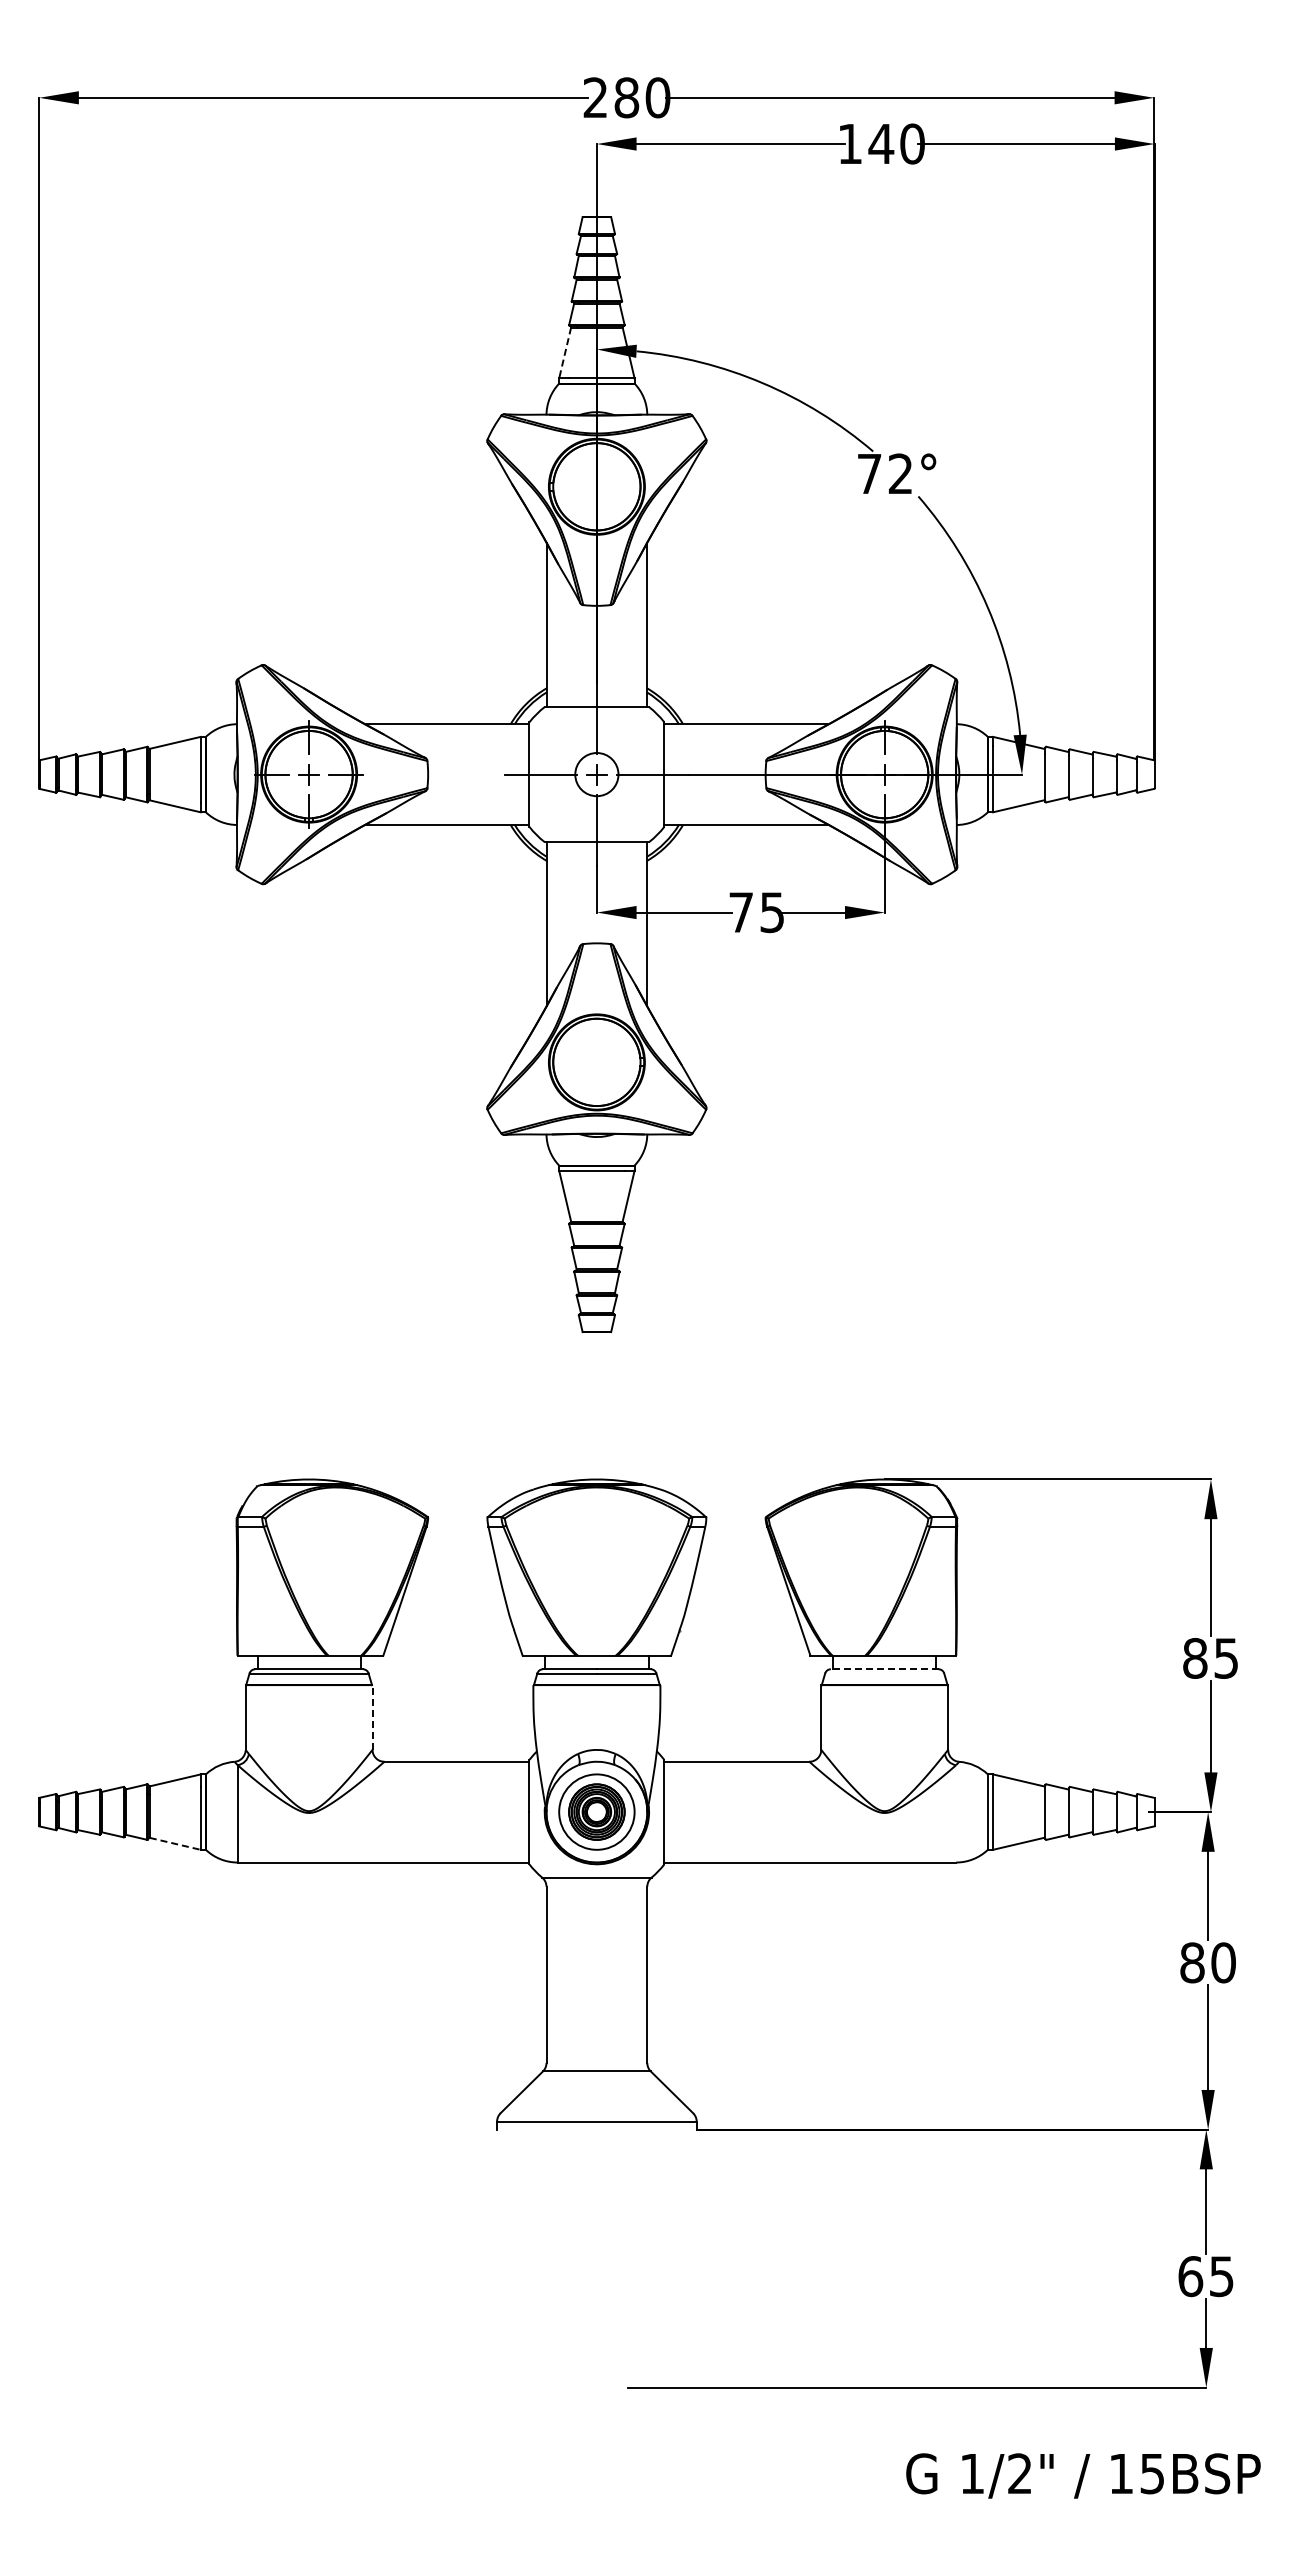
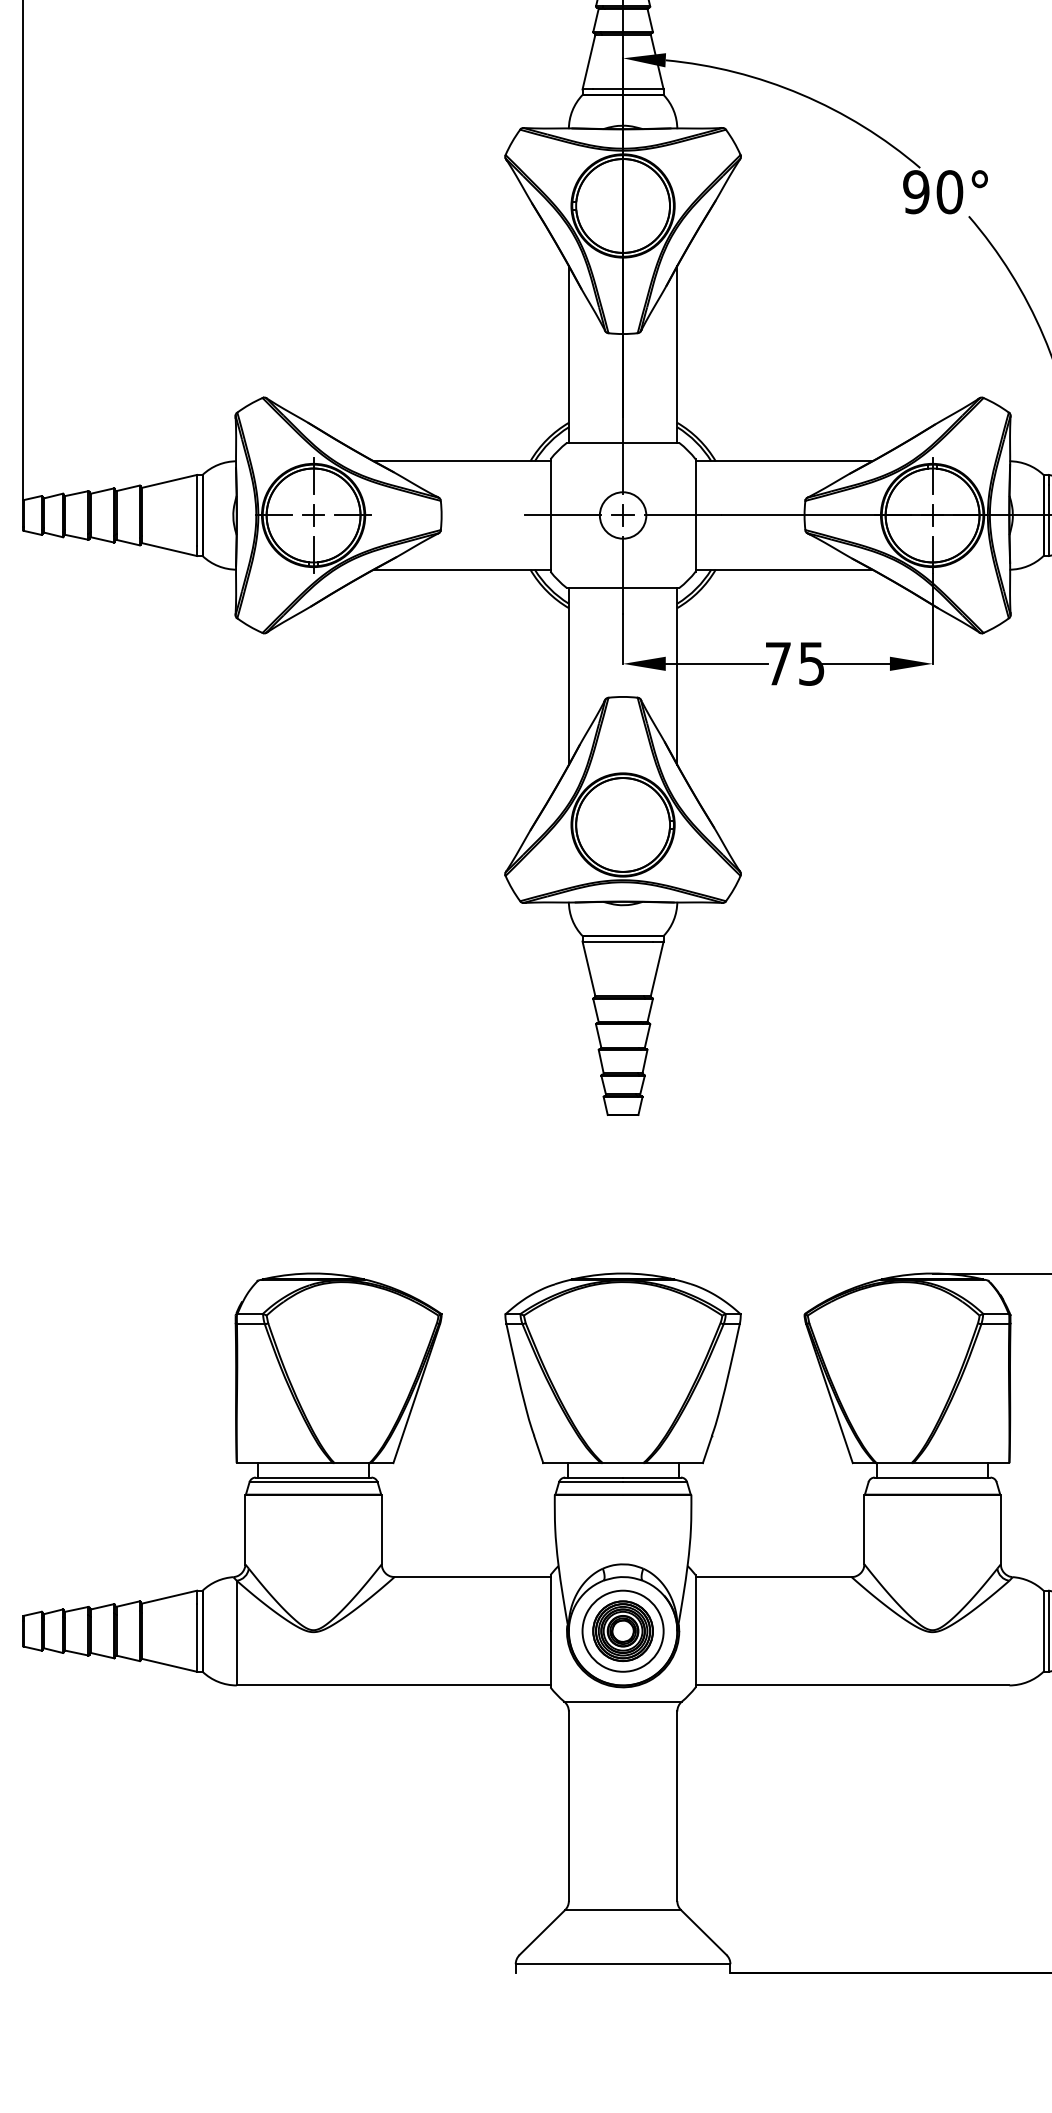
line: (565, 353) -> (589, 62), dashed -> solid
text: (885, 473) -> (933, 191), 72° -> 90°
line: (884, 1669) -> (932, 1477), dashed -> solid
line: (372, 1716) -> (381, 1528), dashed -> solid
line: (175, 1843) -> (169, 1664), dashed -> solid

